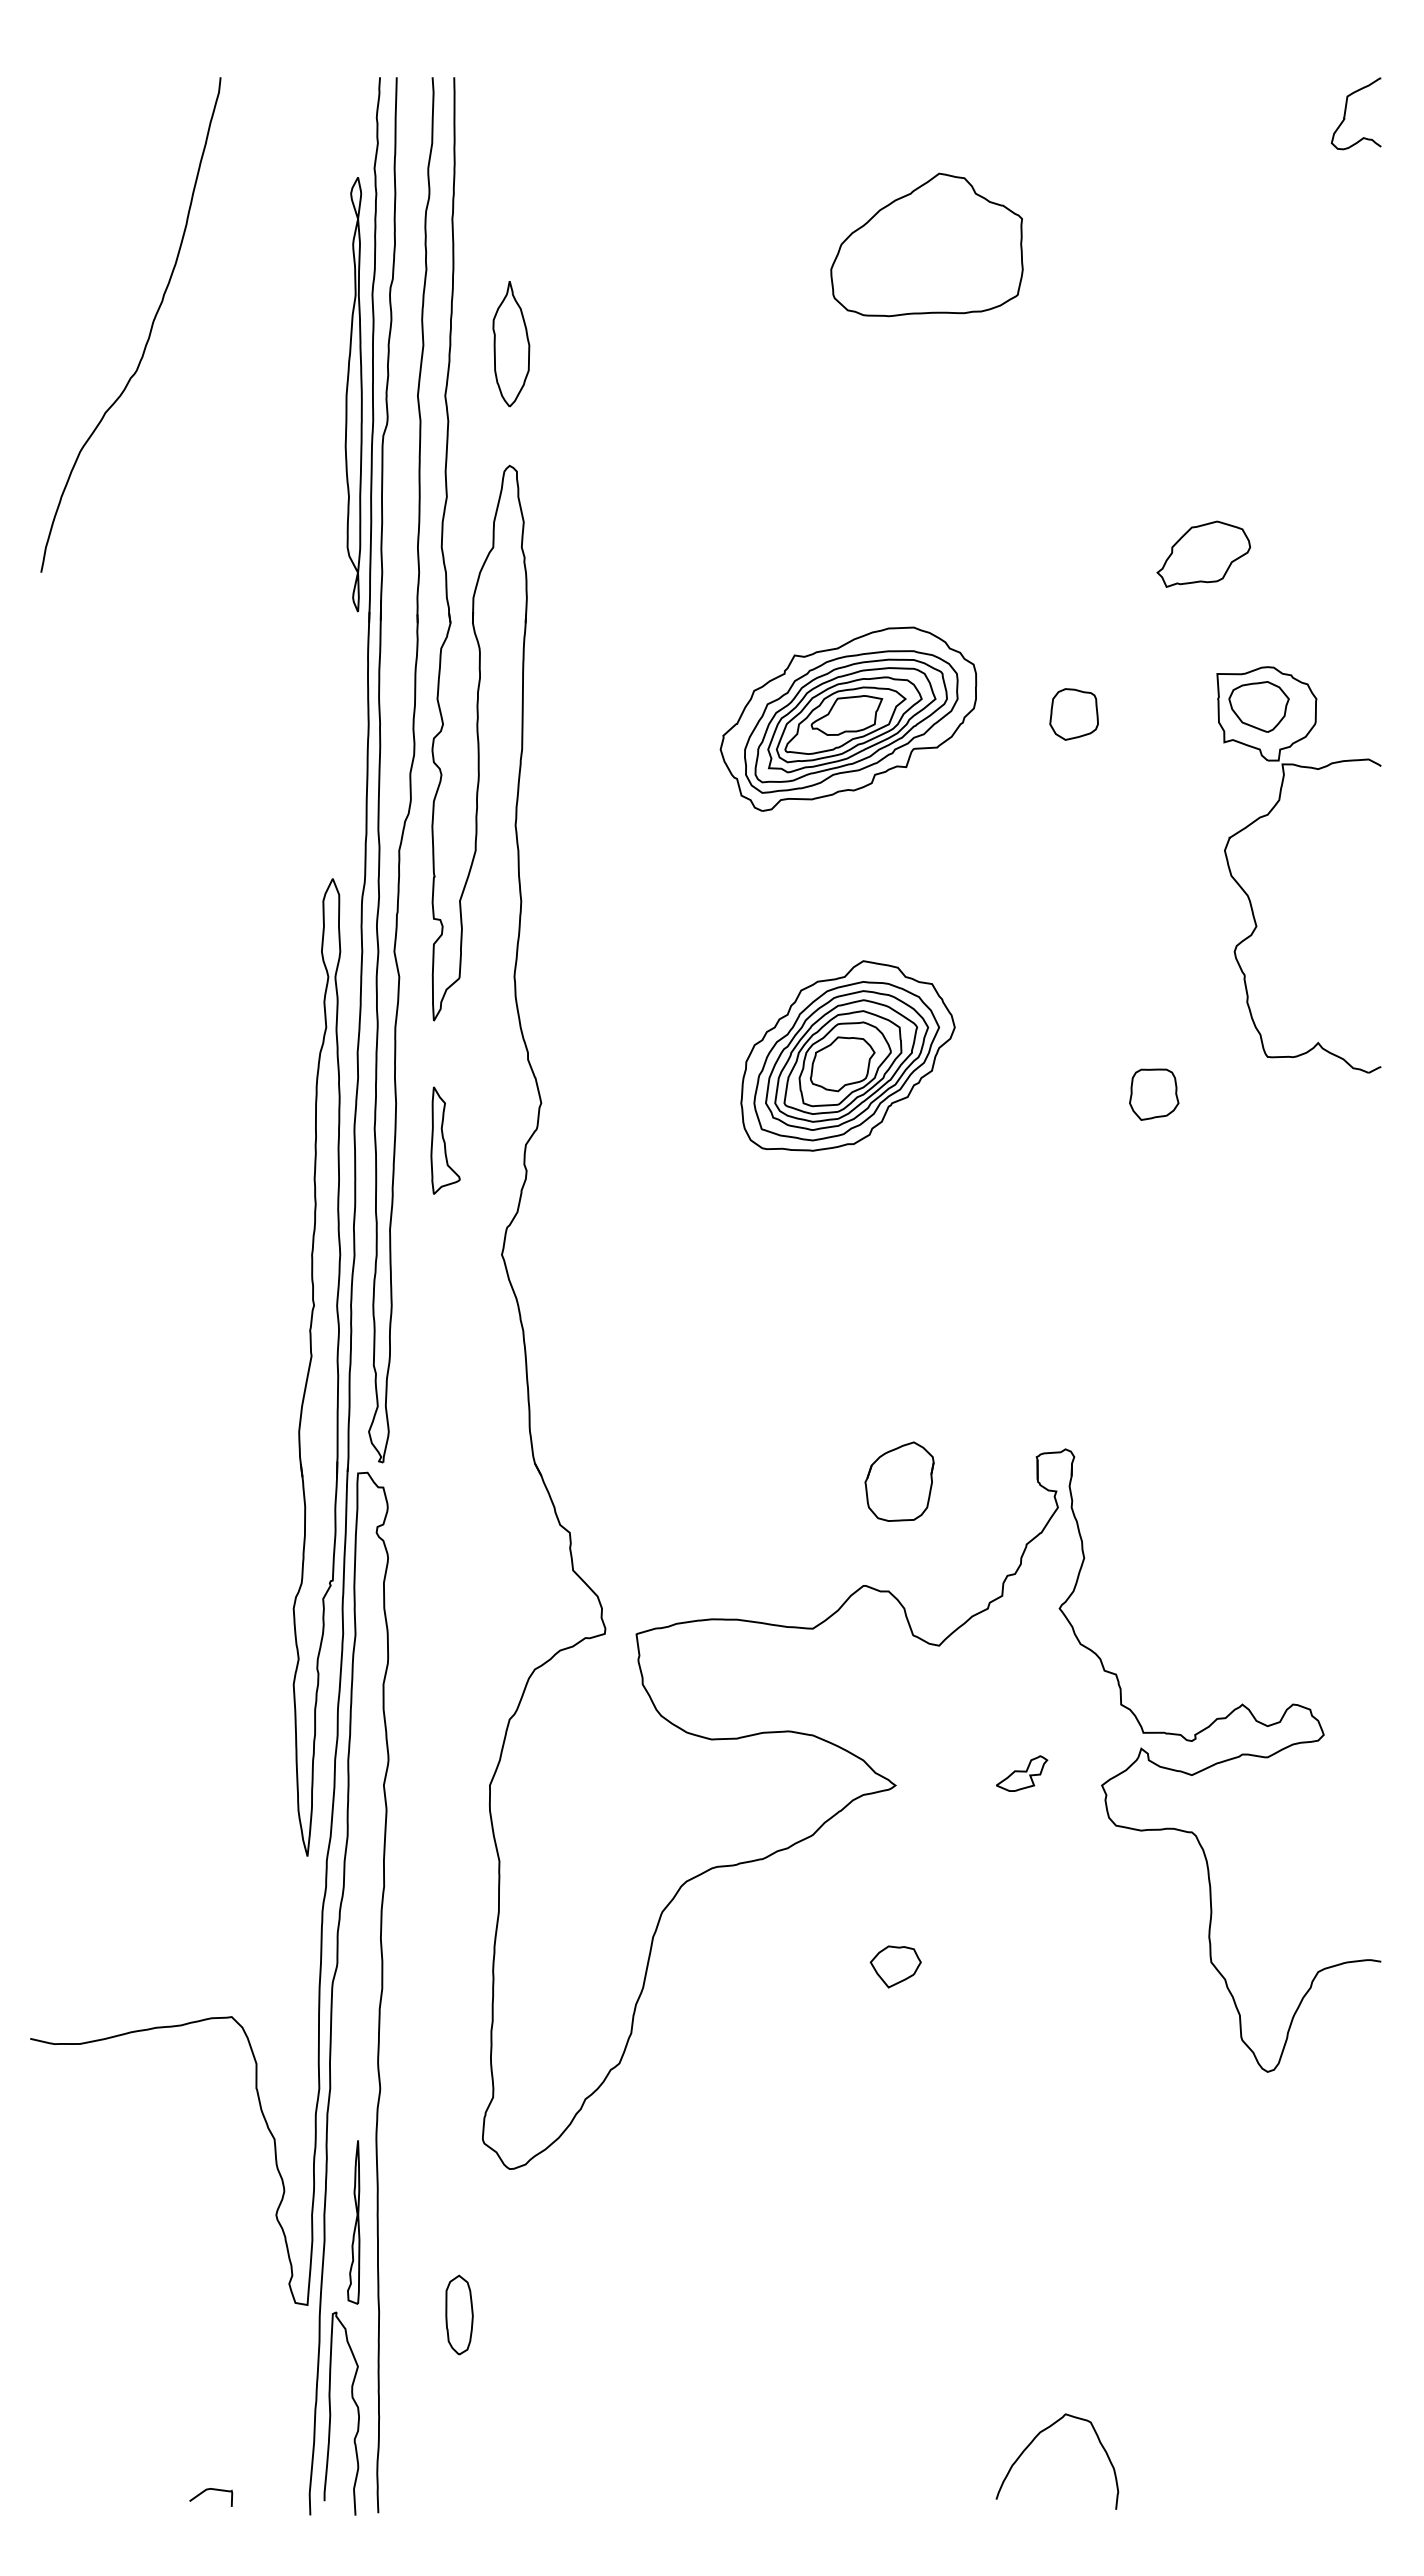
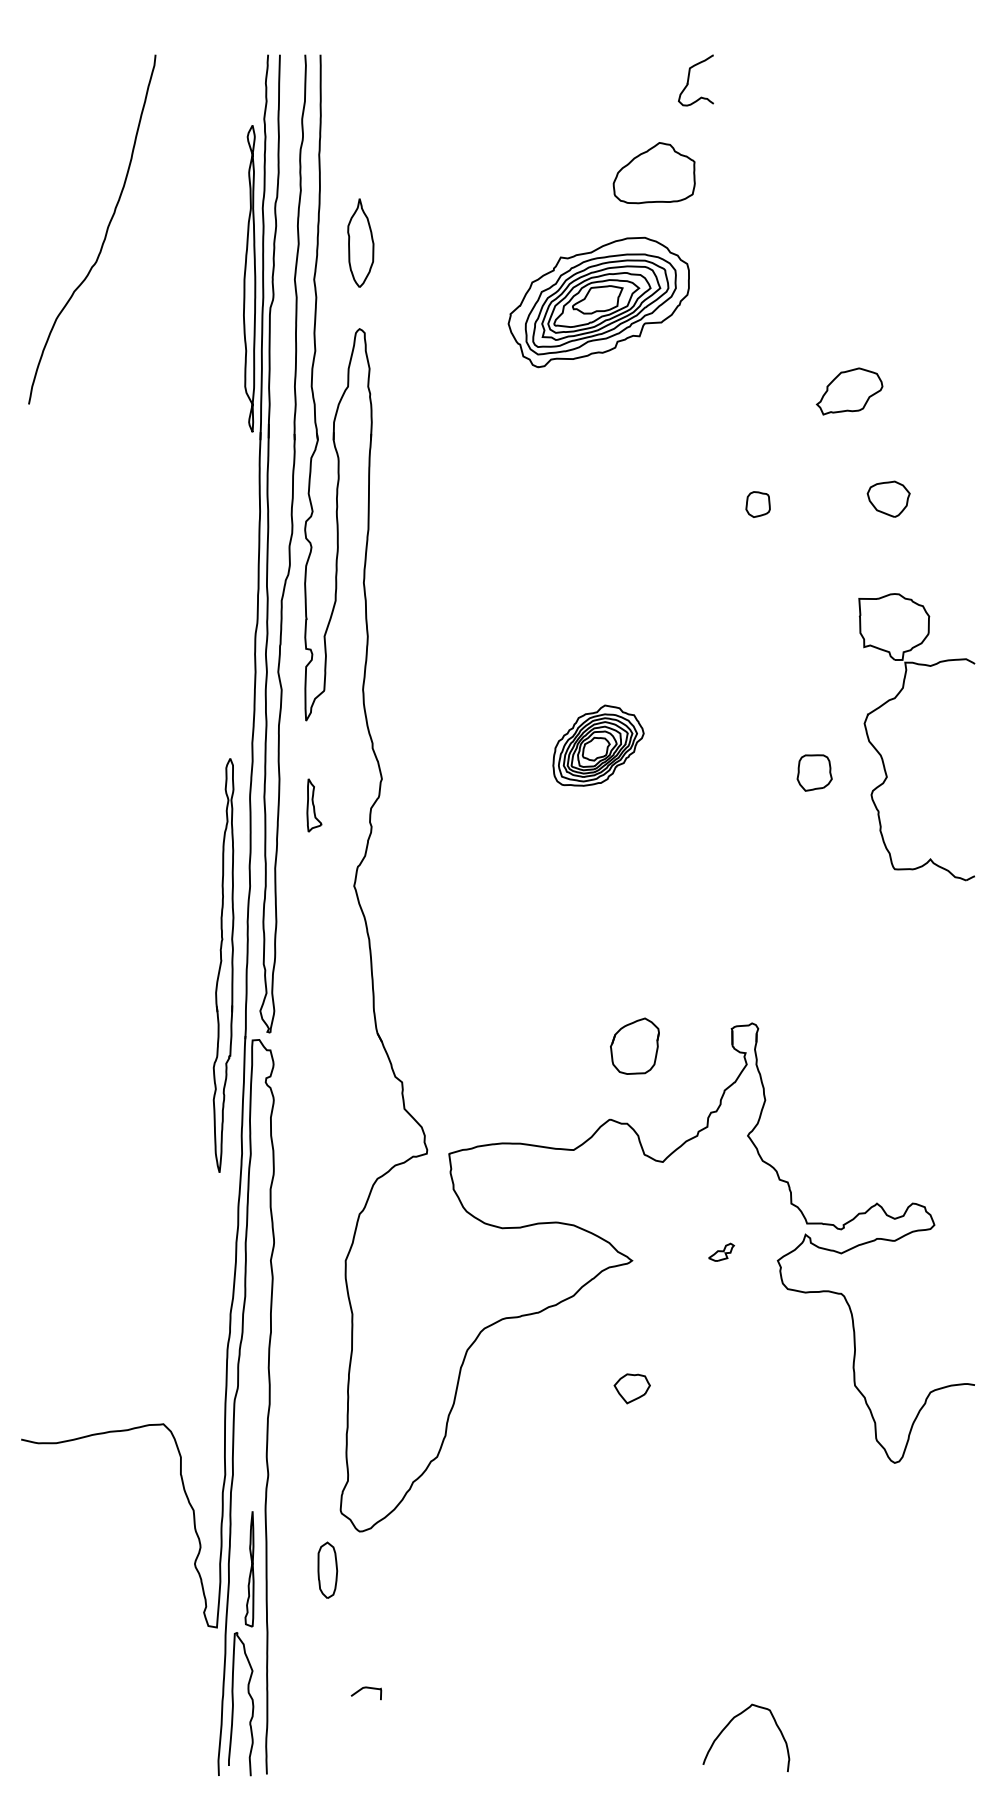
curve: (1346, 111) -> (689, 78), moved
part: (926, 244) -> (653, 172), size x0.6
part: (1073, 714) -> (757, 504), size x0.7
part: (848, 718) -> (598, 301), moved
part: (1249, 896) -> (881, 755), moved
part: (847, 1055) -> (598, 745), size x0.6
part: (445, 1140) -> (314, 805), size x0.7
part: (316, 1367) -> (223, 965), size x0.6
part: (1022, 1773) -> (721, 1252), size x0.7
part: (459, 2314) -> (327, 1569), moved
curve: (213, 2490) -> (368, 1688), moved

